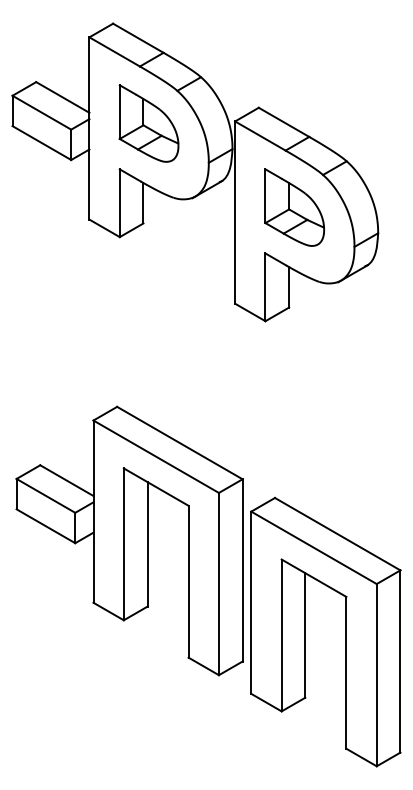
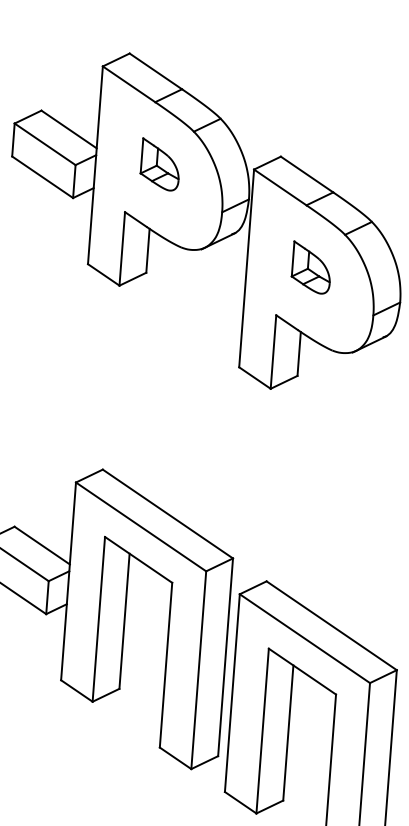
part: (148, 123) -> (159, 164), size x0.6
part: (294, 207) -> (311, 267), size x0.6

